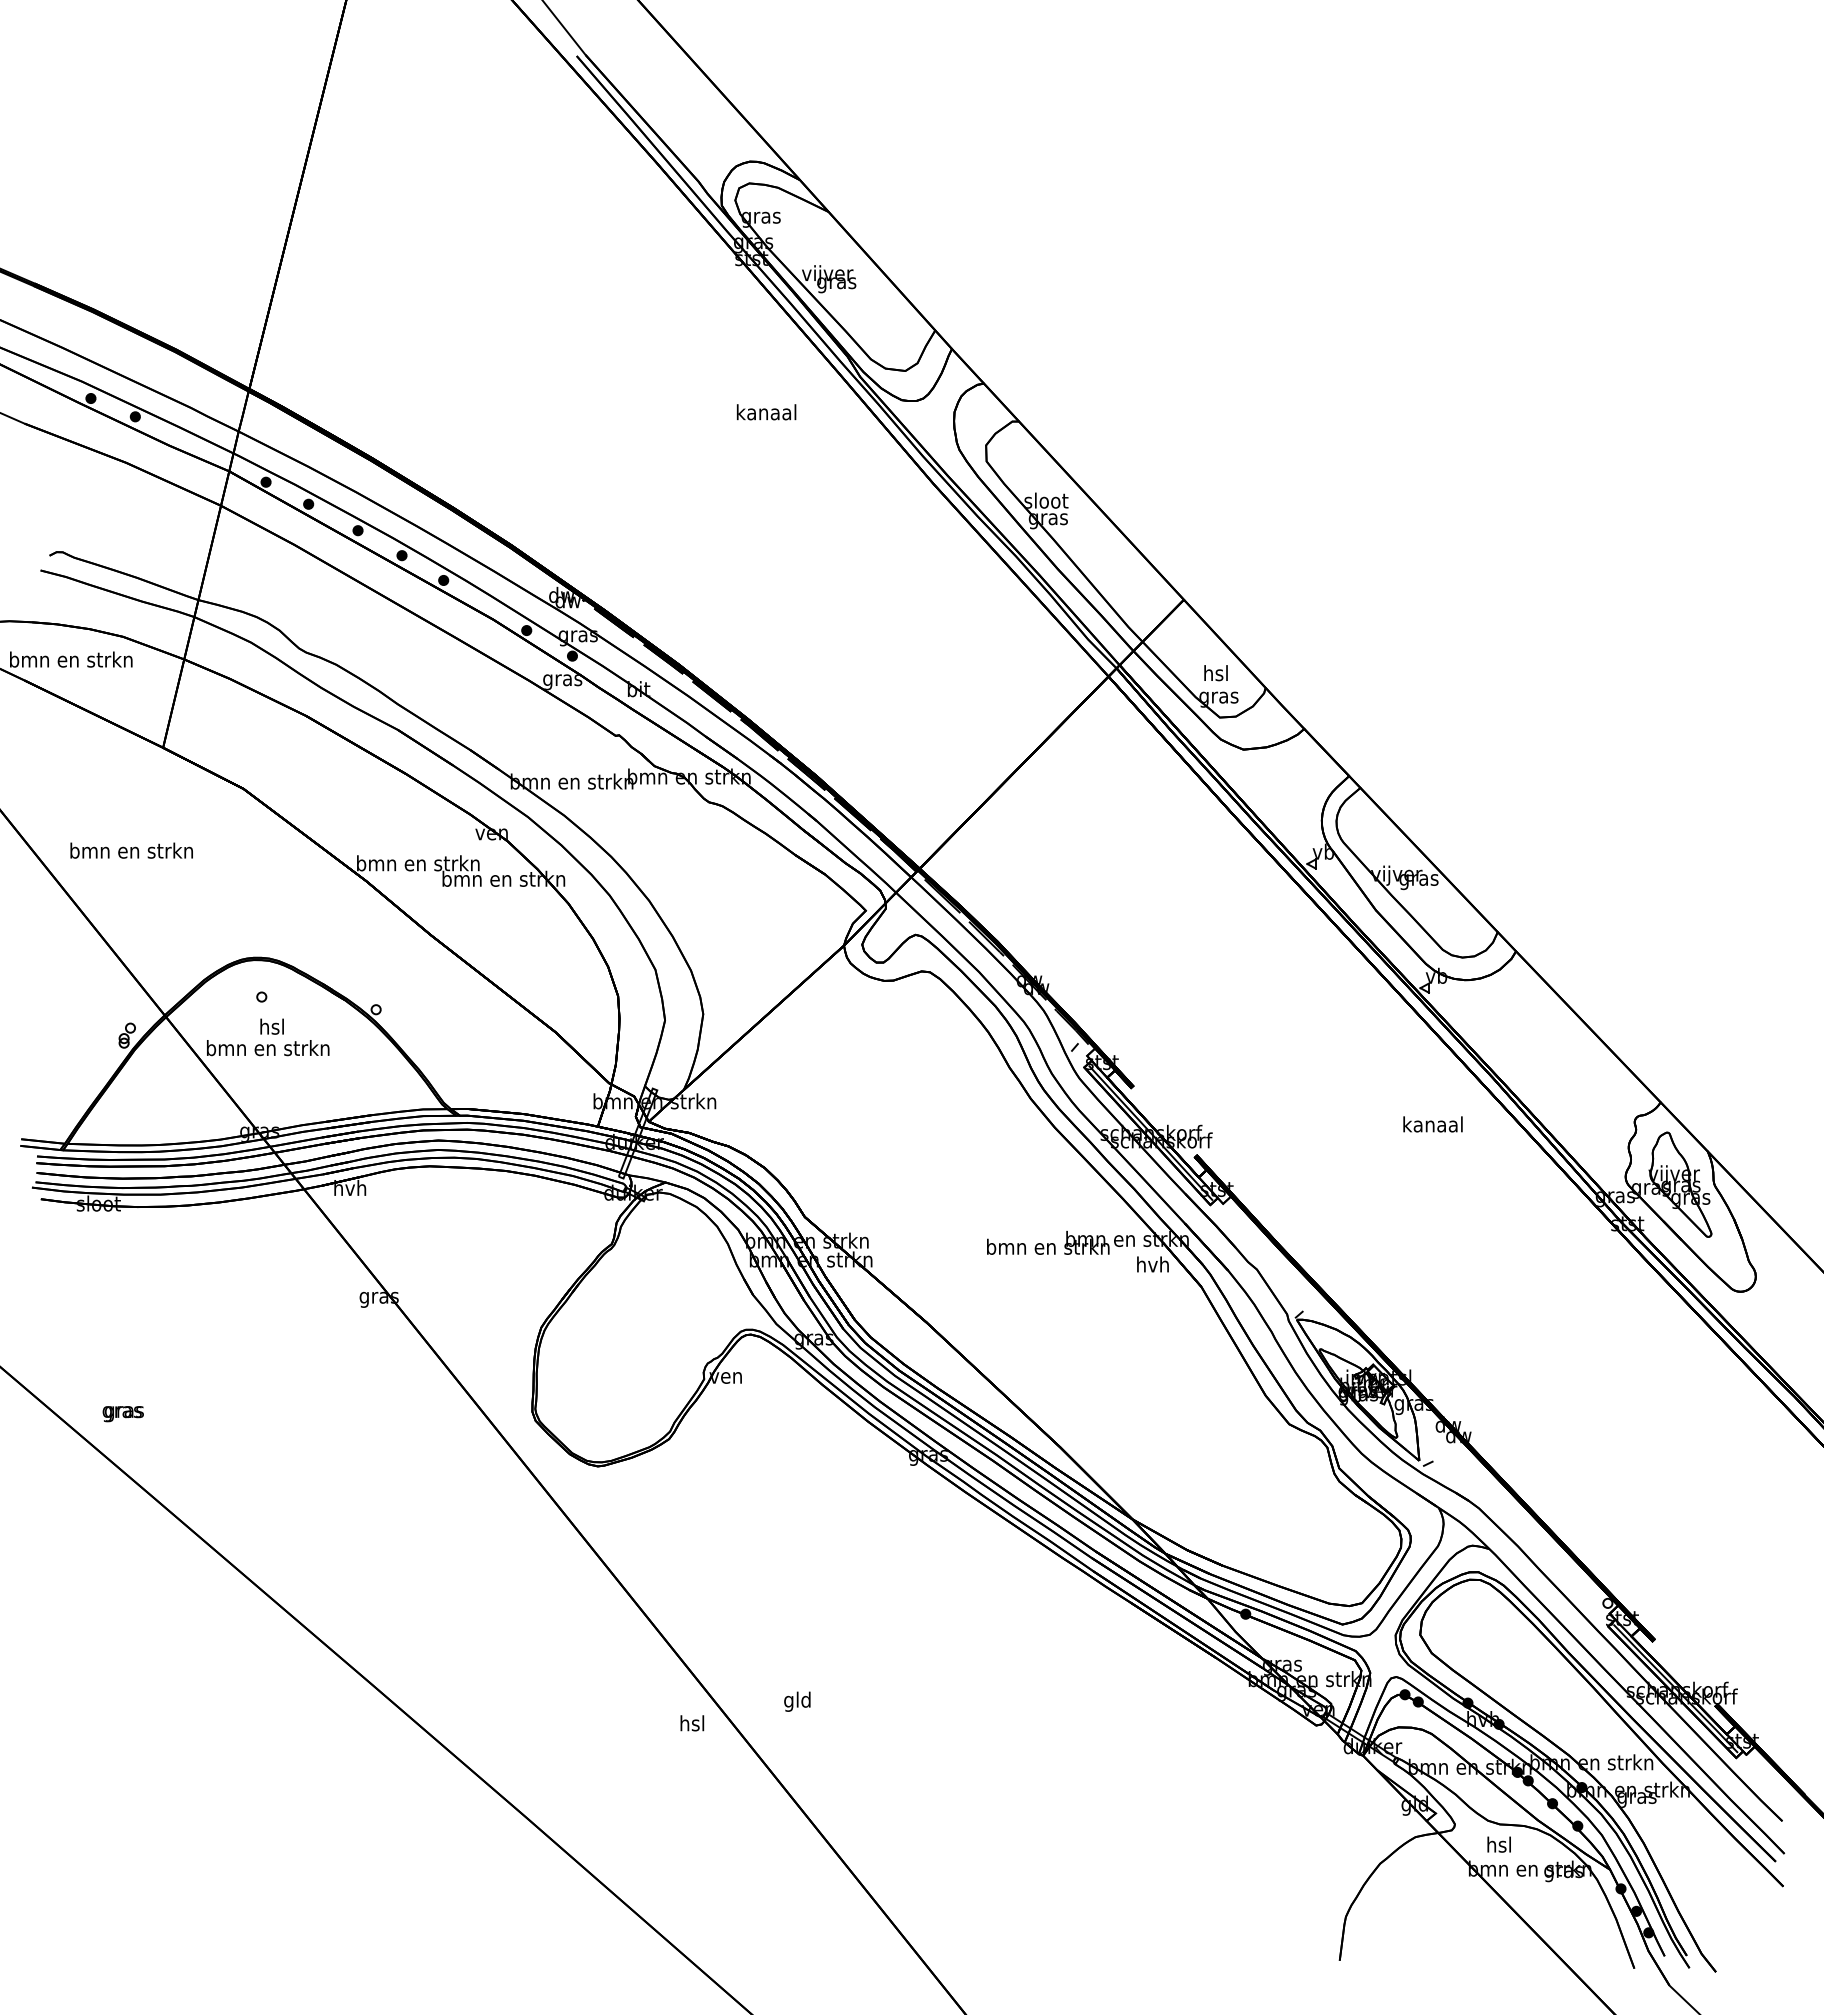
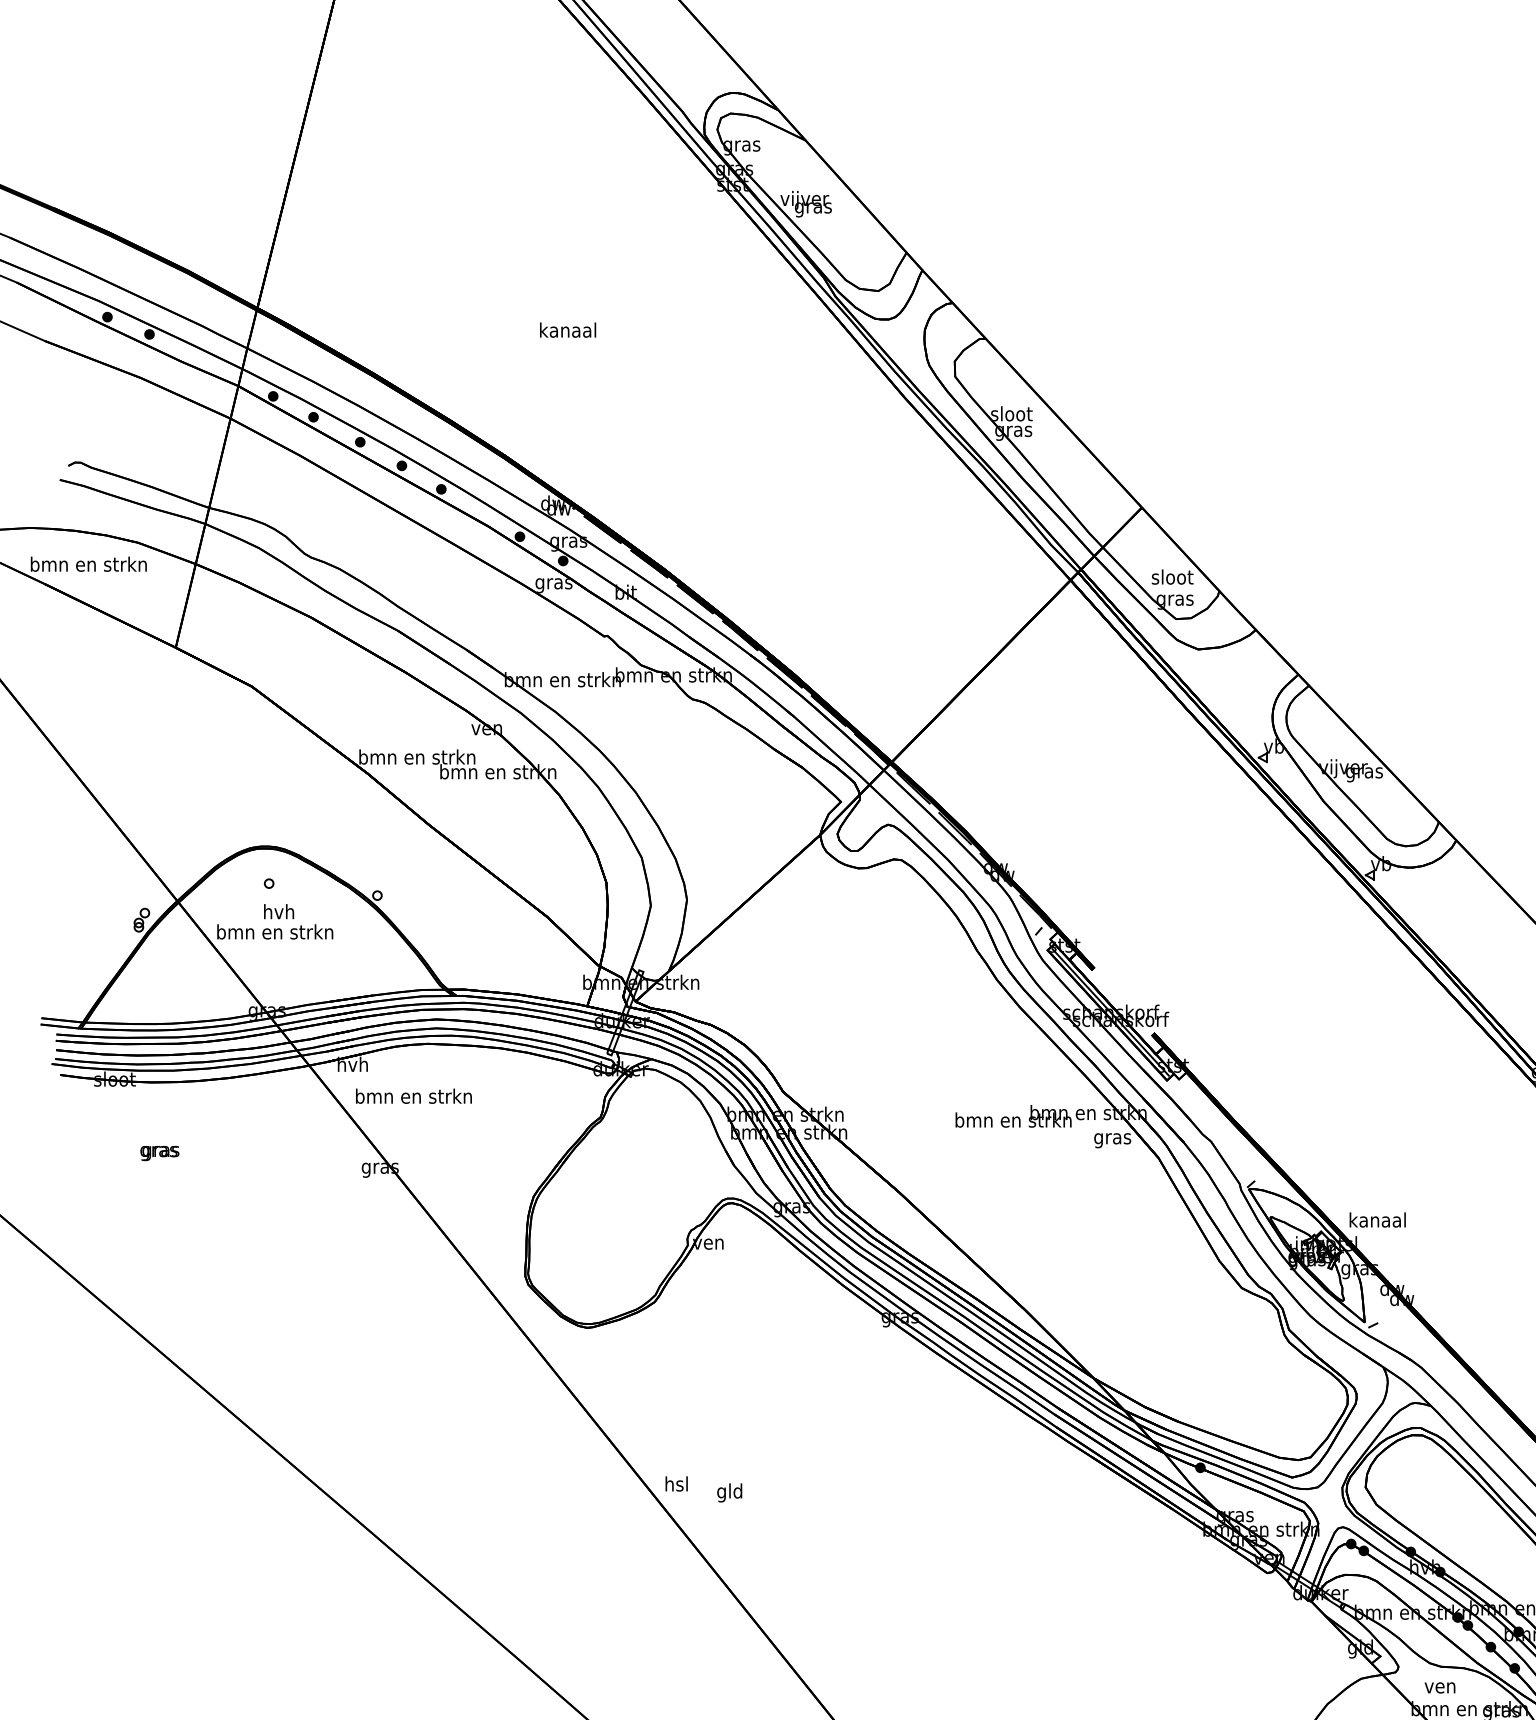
text: (766, 412) -> (567, 330), moved
text: (1216, 673) -> (1172, 577), hsl -> sloot
text: (131, 850) -> (413, 1096), moved
text: (272, 1026) -> (279, 911), hsl -> hvh
text: (1432, 1124) -> (1377, 1220), moved
text: (1152, 1266) -> (1112, 1138), hvh -> gras
text: (122, 1414) -> (159, 1153), moved
text: (797, 1701) -> (729, 1492), moved
text: (692, 1723) -> (676, 1484), moved
text: (1498, 1844) -> (1439, 1685), hsl -> ven

